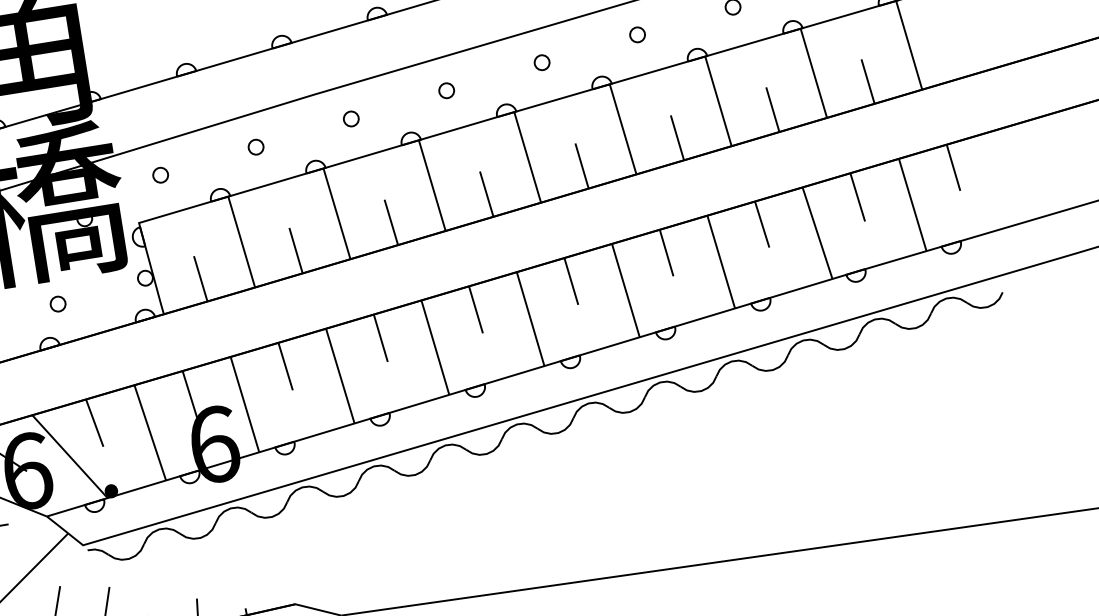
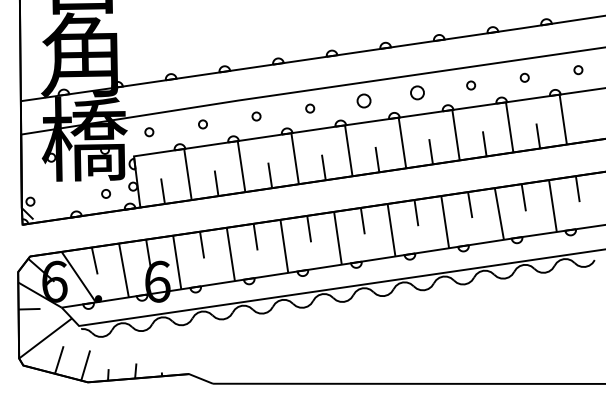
circle: (637, 35) -> (417, 93), size x1.6
circle: (541, 62) -> (363, 100), size x1.6
circle: (56, 303) -> (105, 193), moved

